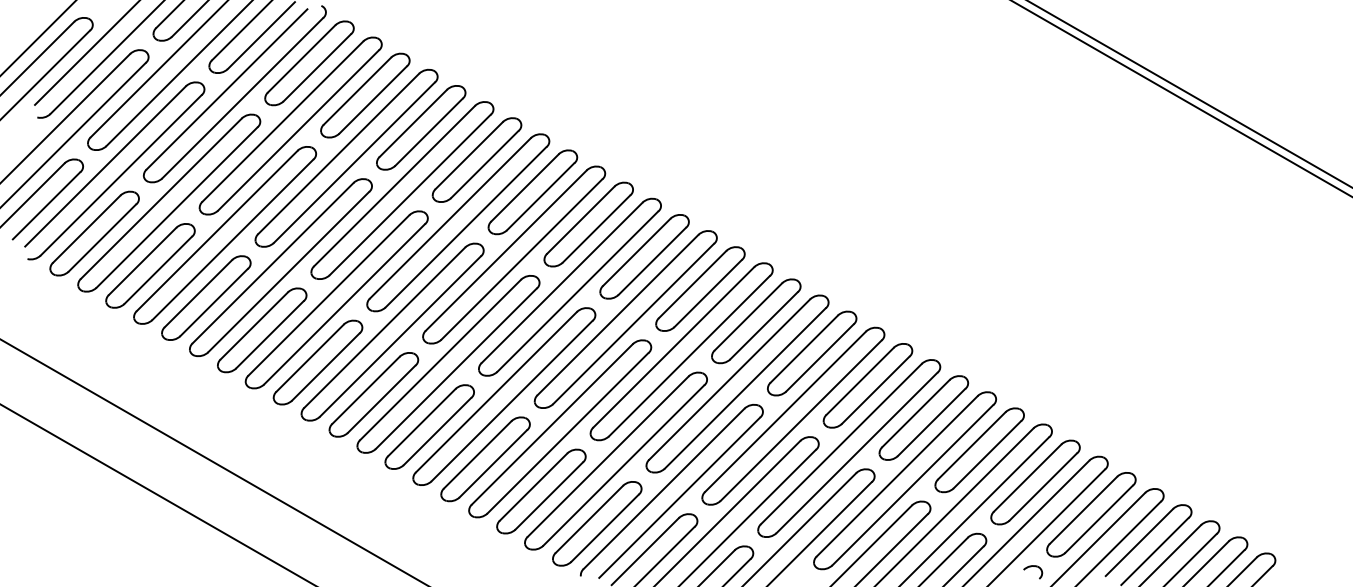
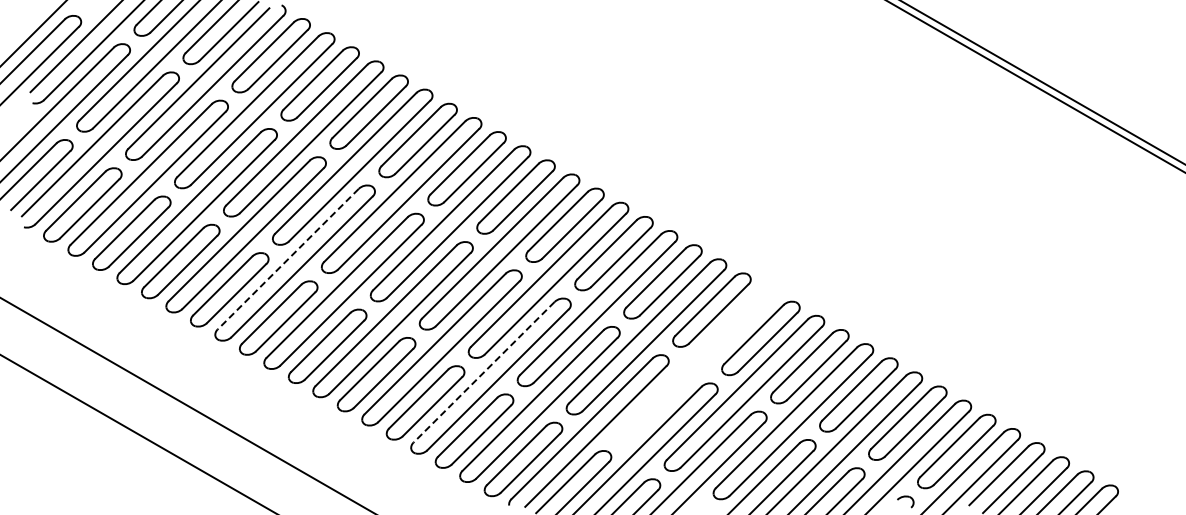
line: (328, 295) -> (287, 259), solid -> dashed
part: (793, 415) -> (695, 364), removed
line: (551, 424) -> (483, 372), solid -> dashed

